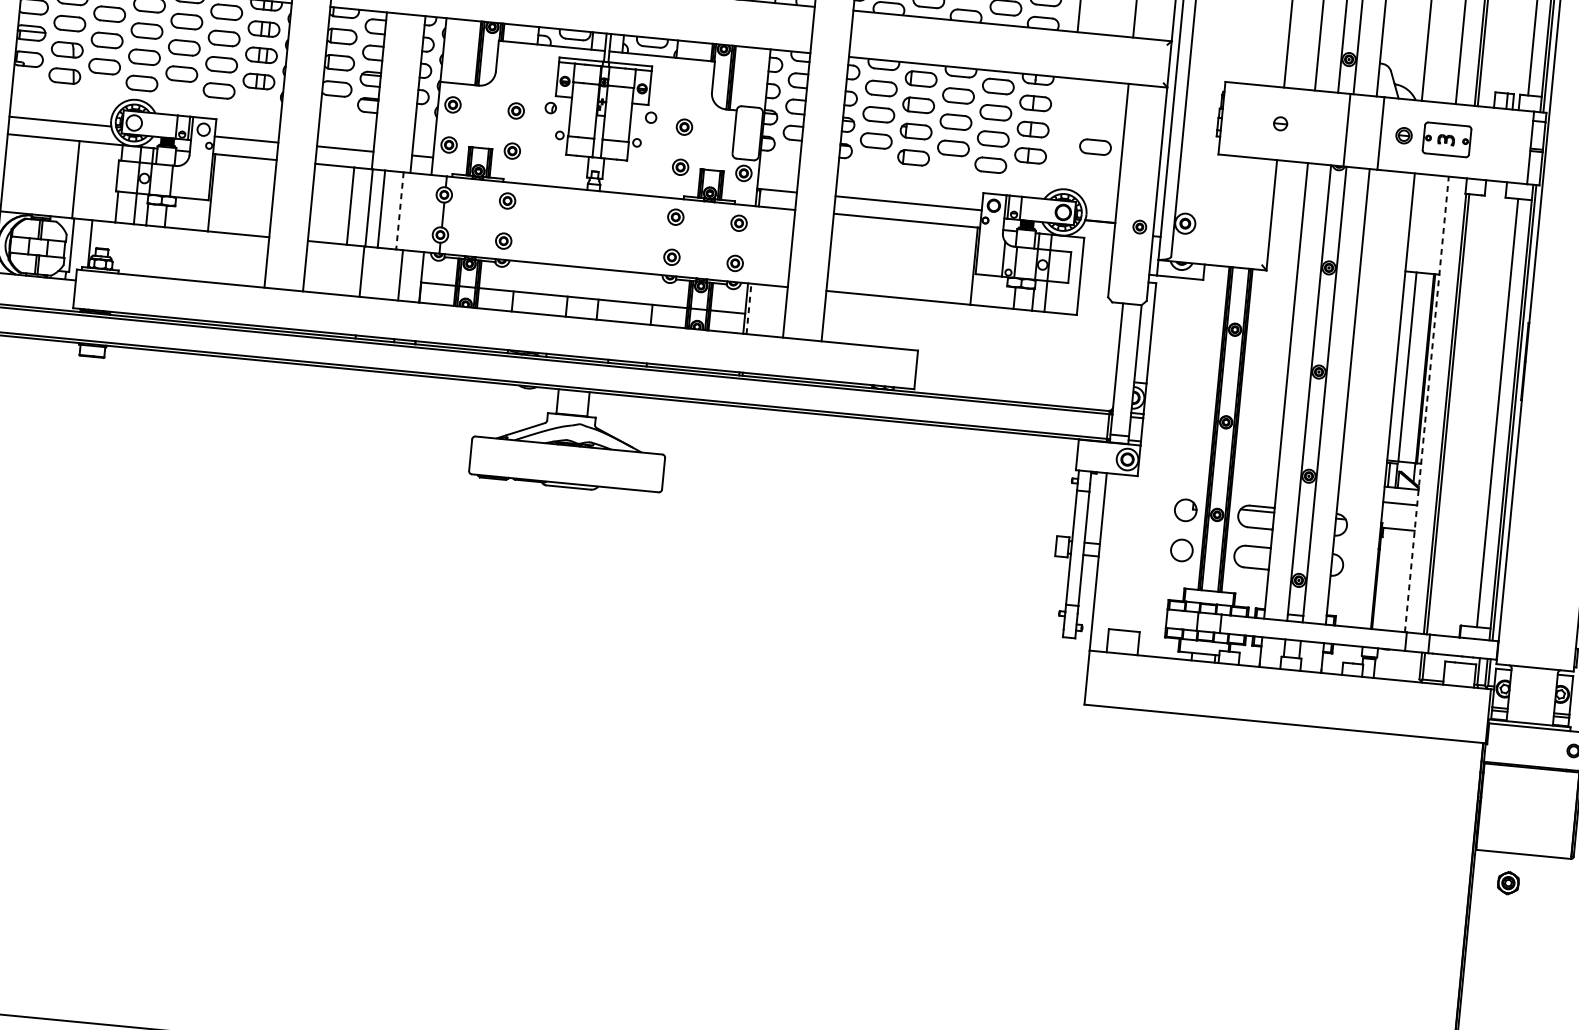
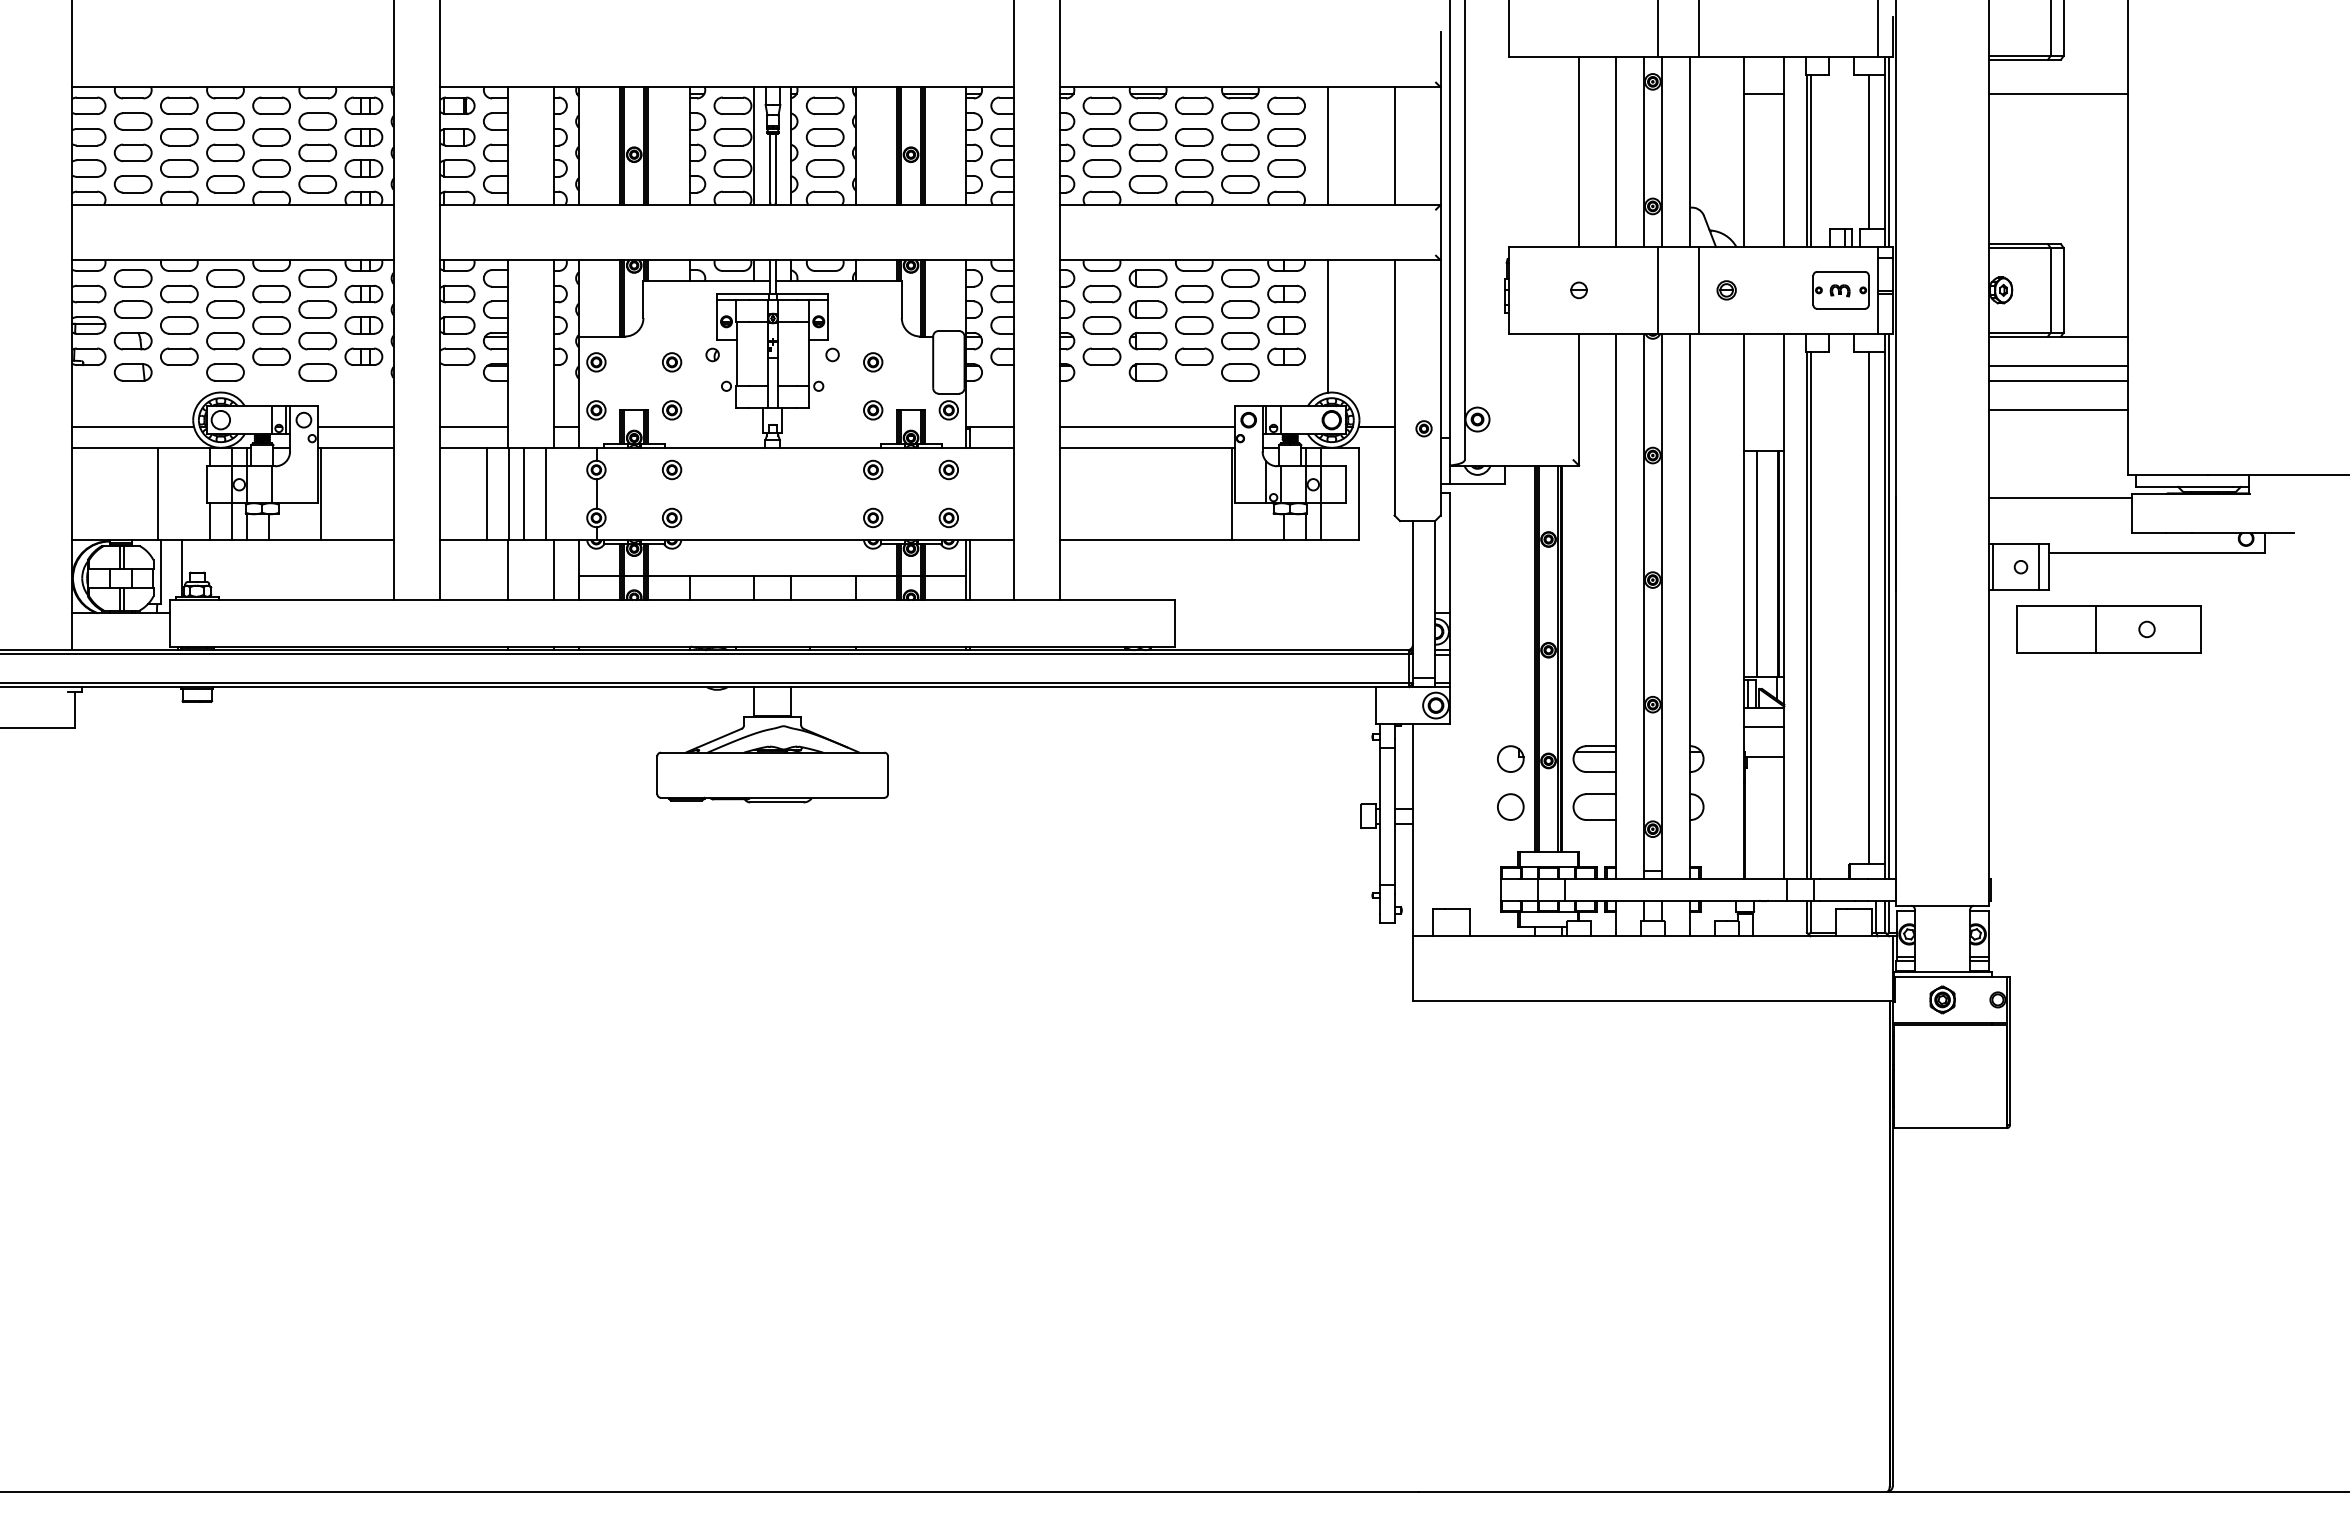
line: (1068, 133) -> (1328, 326), added
part: (1446, 139) -> (1840, 290), moved
part: (1095, 147) -> (1362, 339), removed
line: (399, 211) -> (545, 494), dashed -> solid
line: (749, 308) -> (970, 569), dashed -> solid
line: (1427, 403) -> (1784, 605), dashed -> solid
part: (1508, 882) -> (1942, 999), moved

